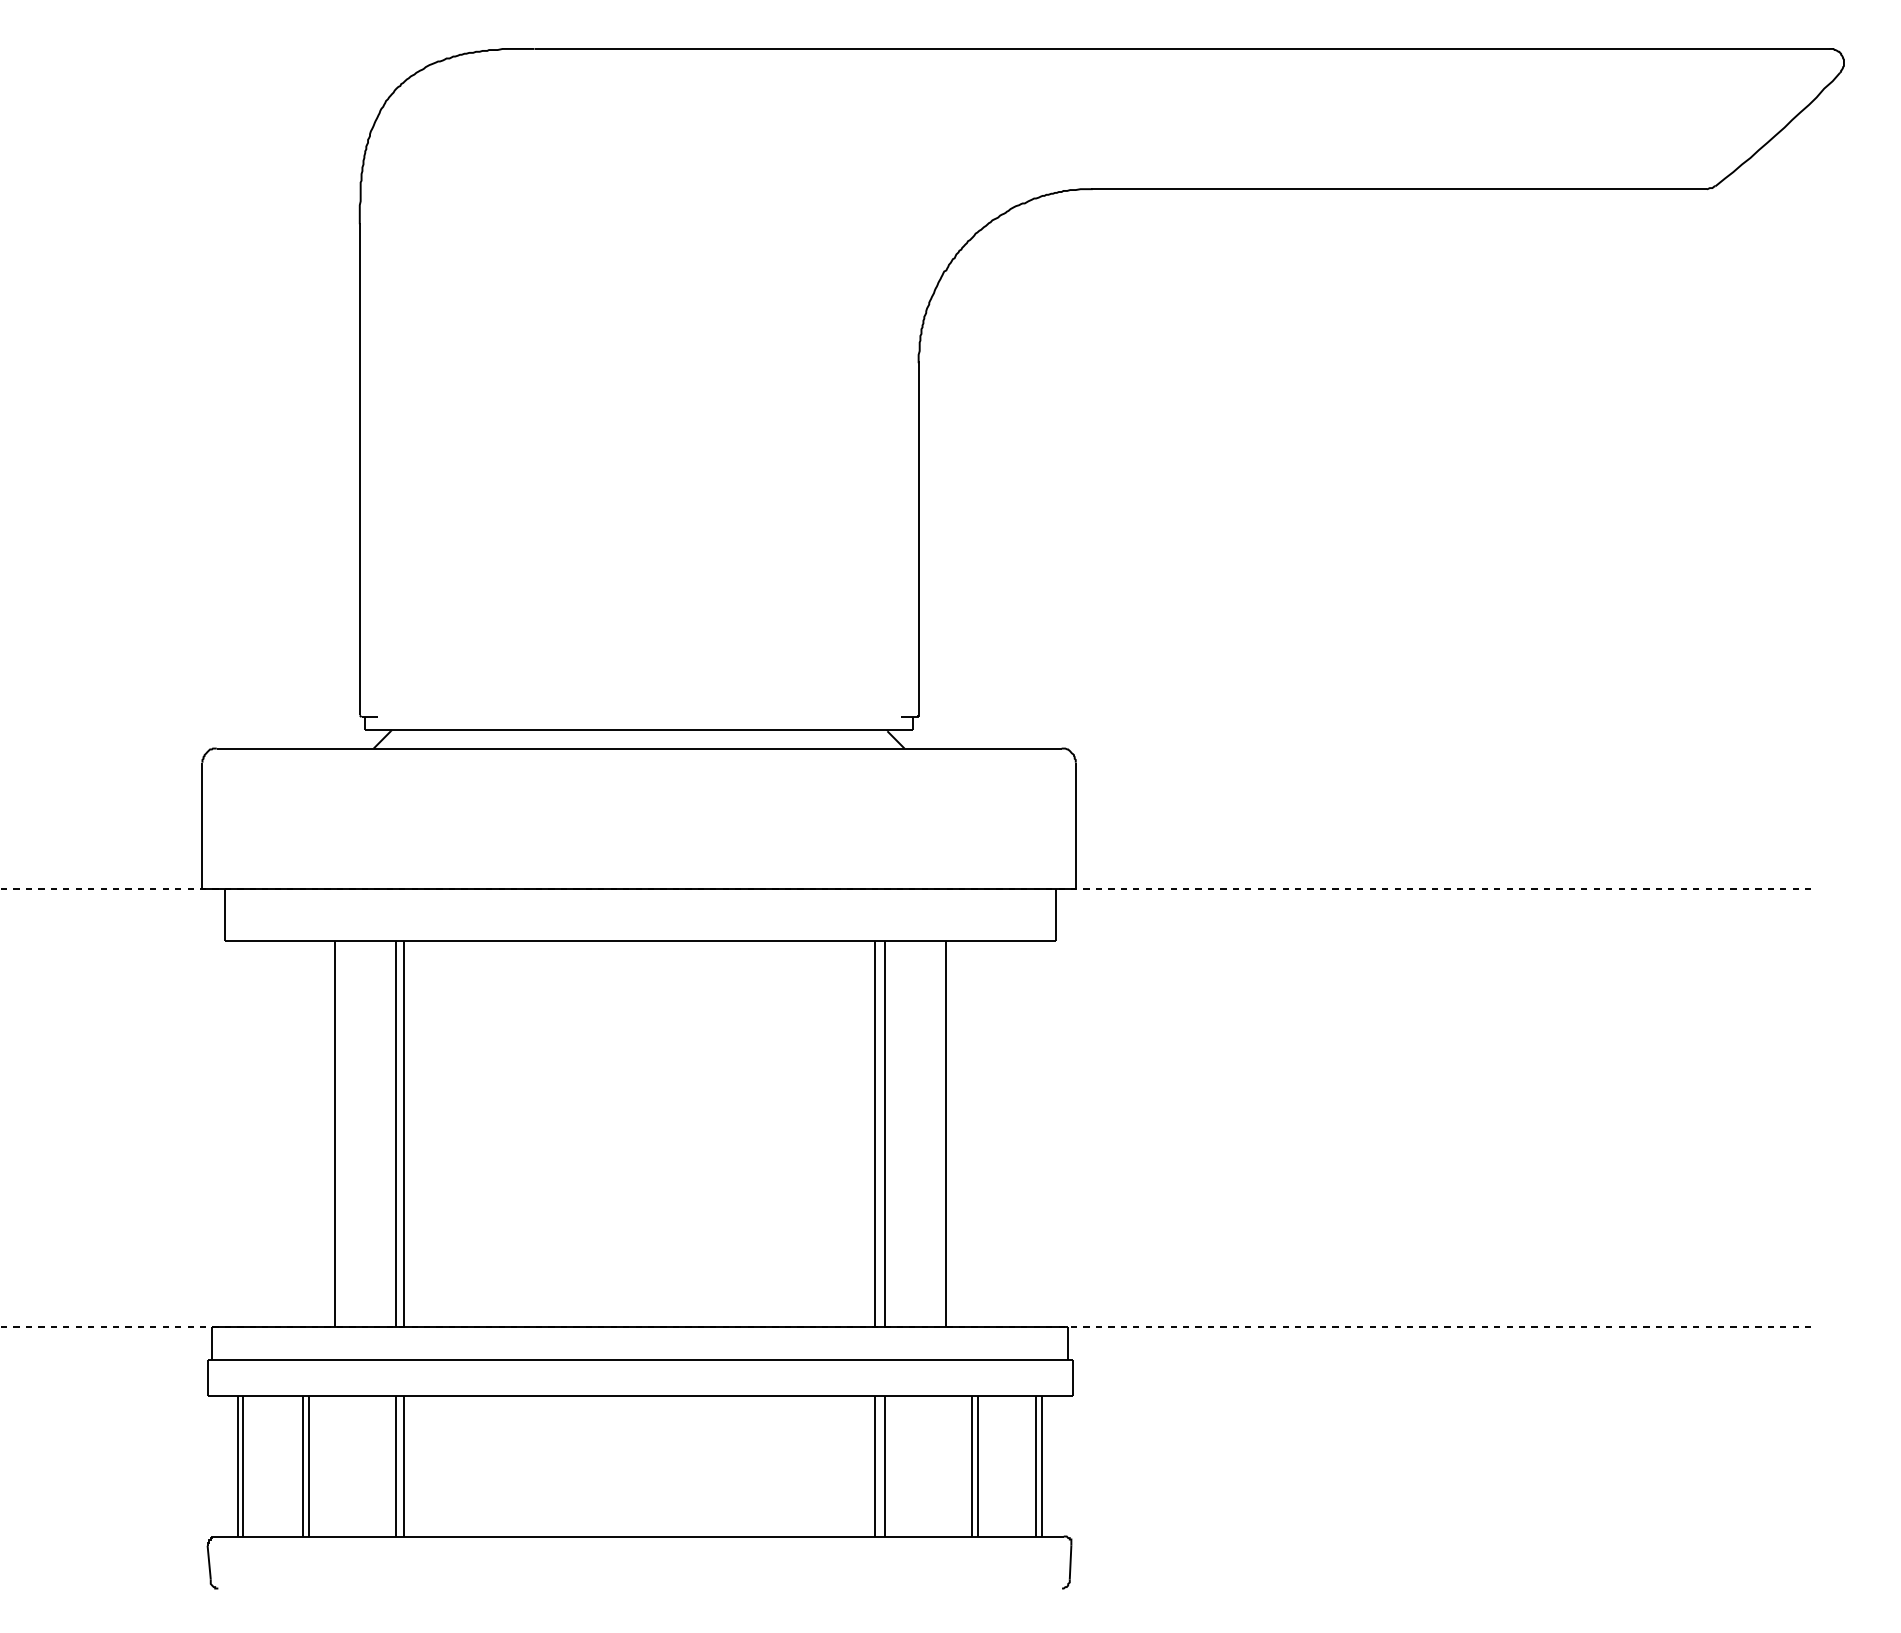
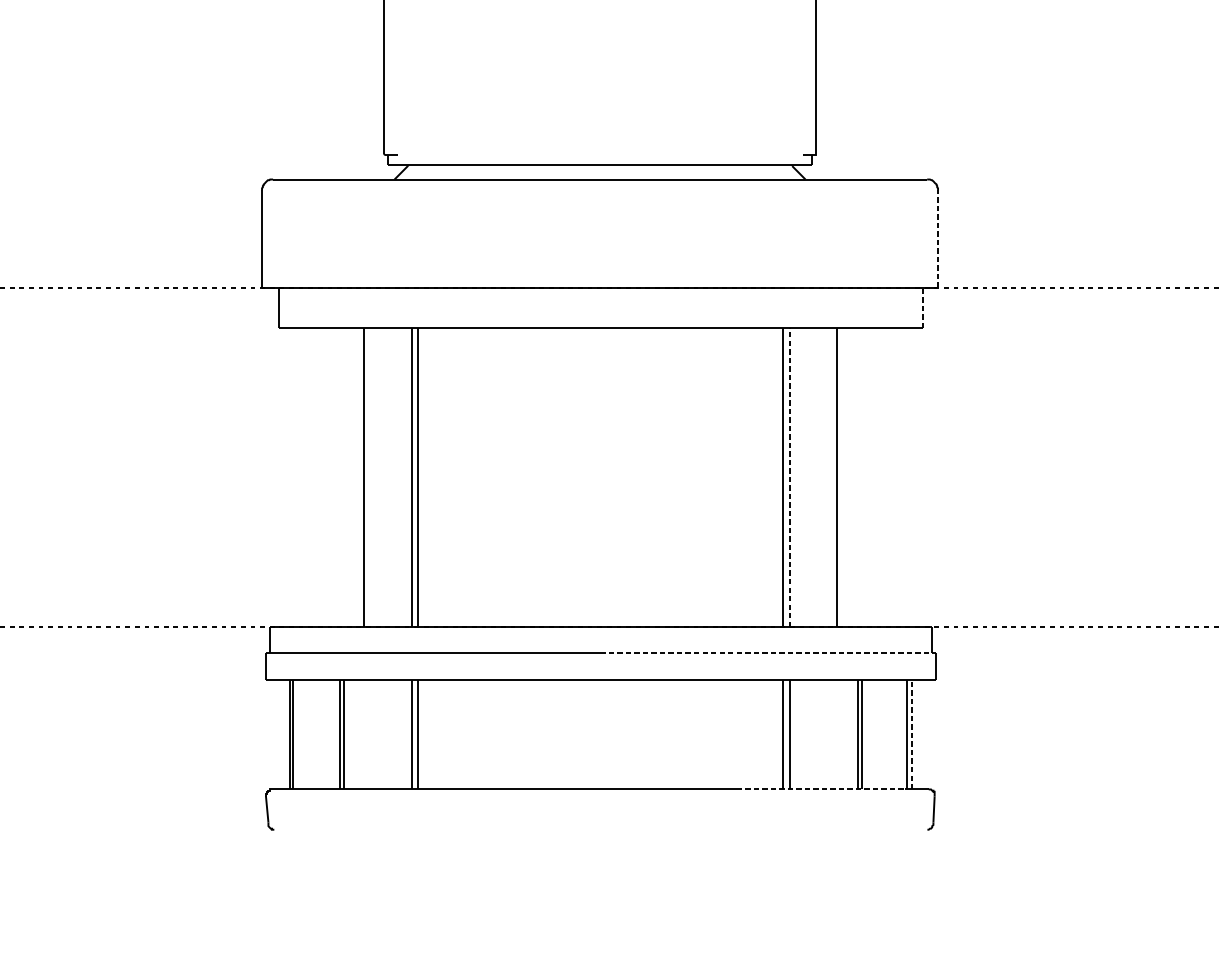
line: (1075, 825) -> (937, 239), solid -> dashed
line: (1056, 914) -> (923, 307), solid -> dashed
line: (884, 1133) -> (789, 477), solid -> dashed
line: (856, 1360) -> (768, 653), solid -> dashed
line: (1042, 1465) -> (912, 734), solid -> dashed
line: (924, 1536) -> (820, 789), solid -> dashed

